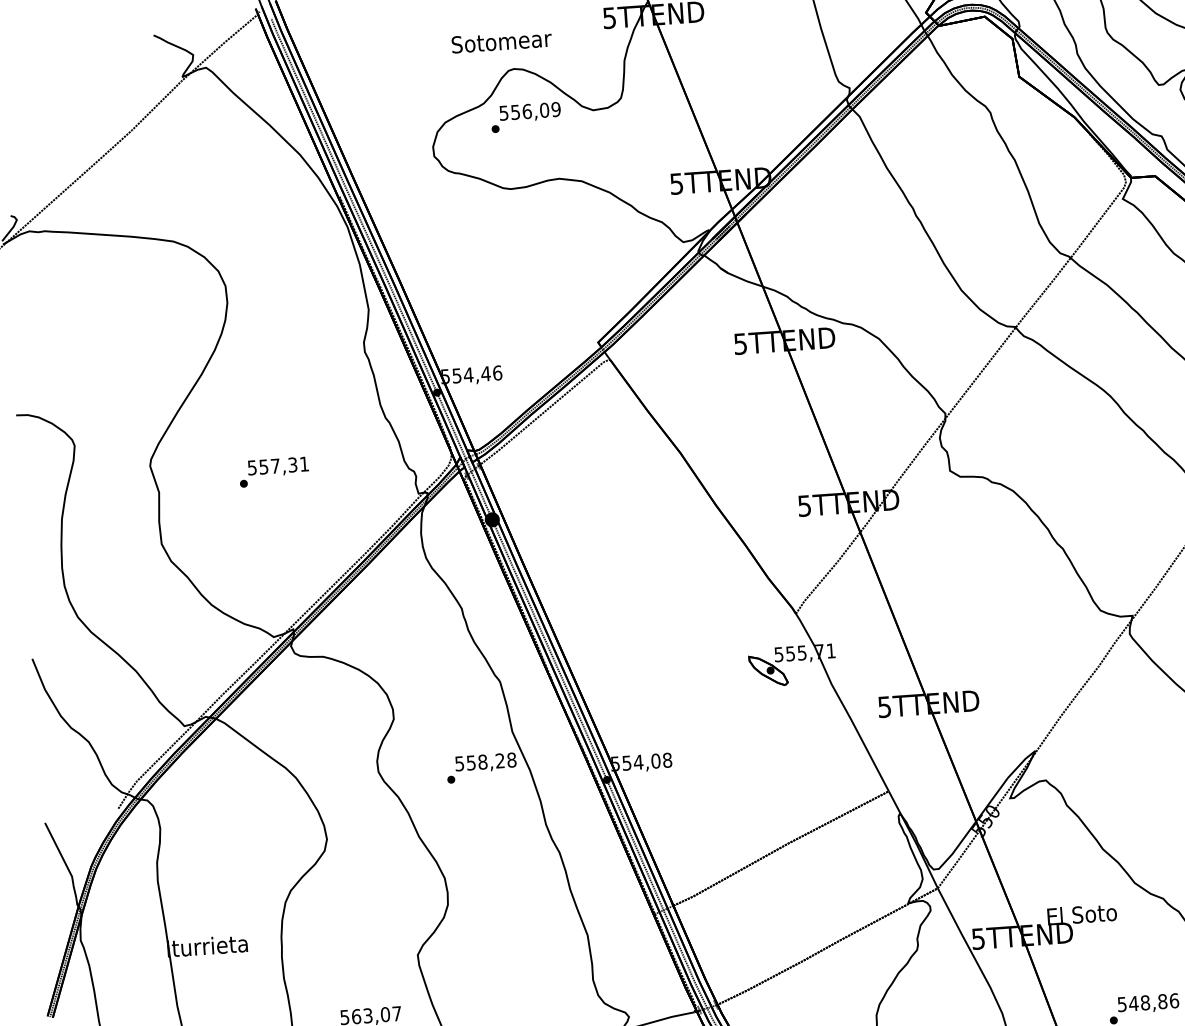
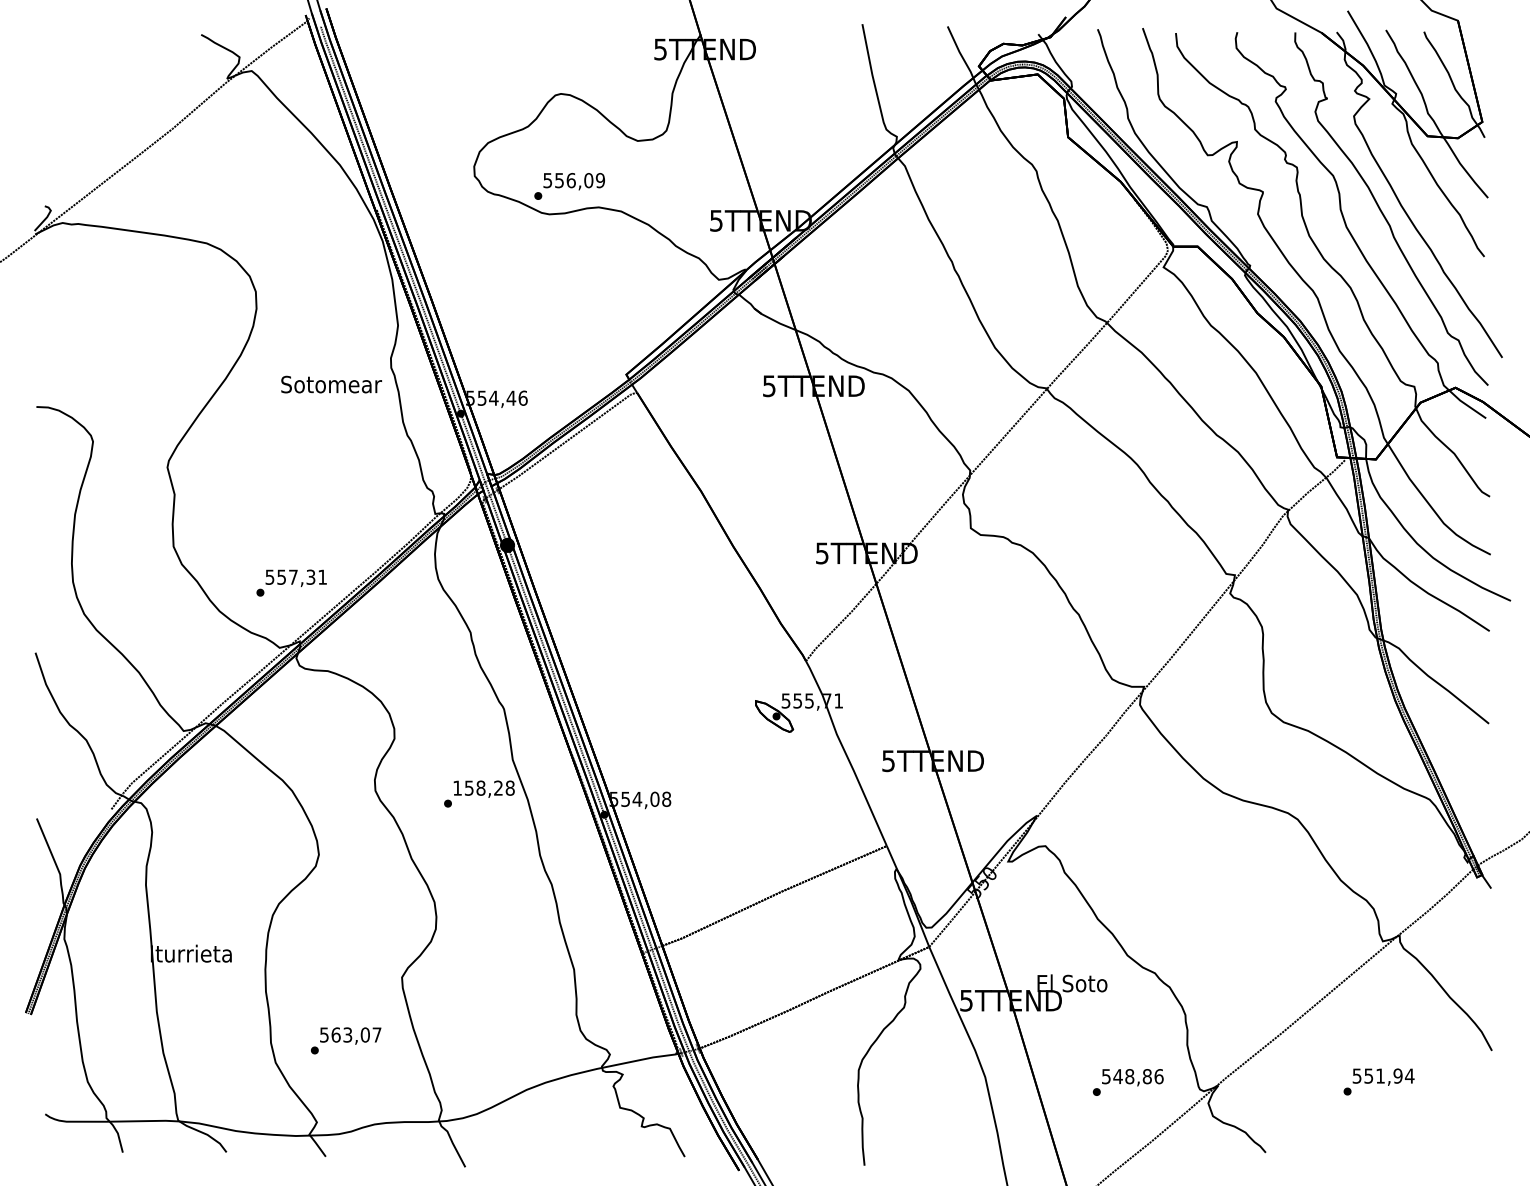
text: (501, 41) -> (331, 384), moved
text: (525, 117) -> (569, 186), moved
text: (273, 471) -> (291, 582), moved
text: (459, 763) -> (457, 787), 558,28 -> 158,28

